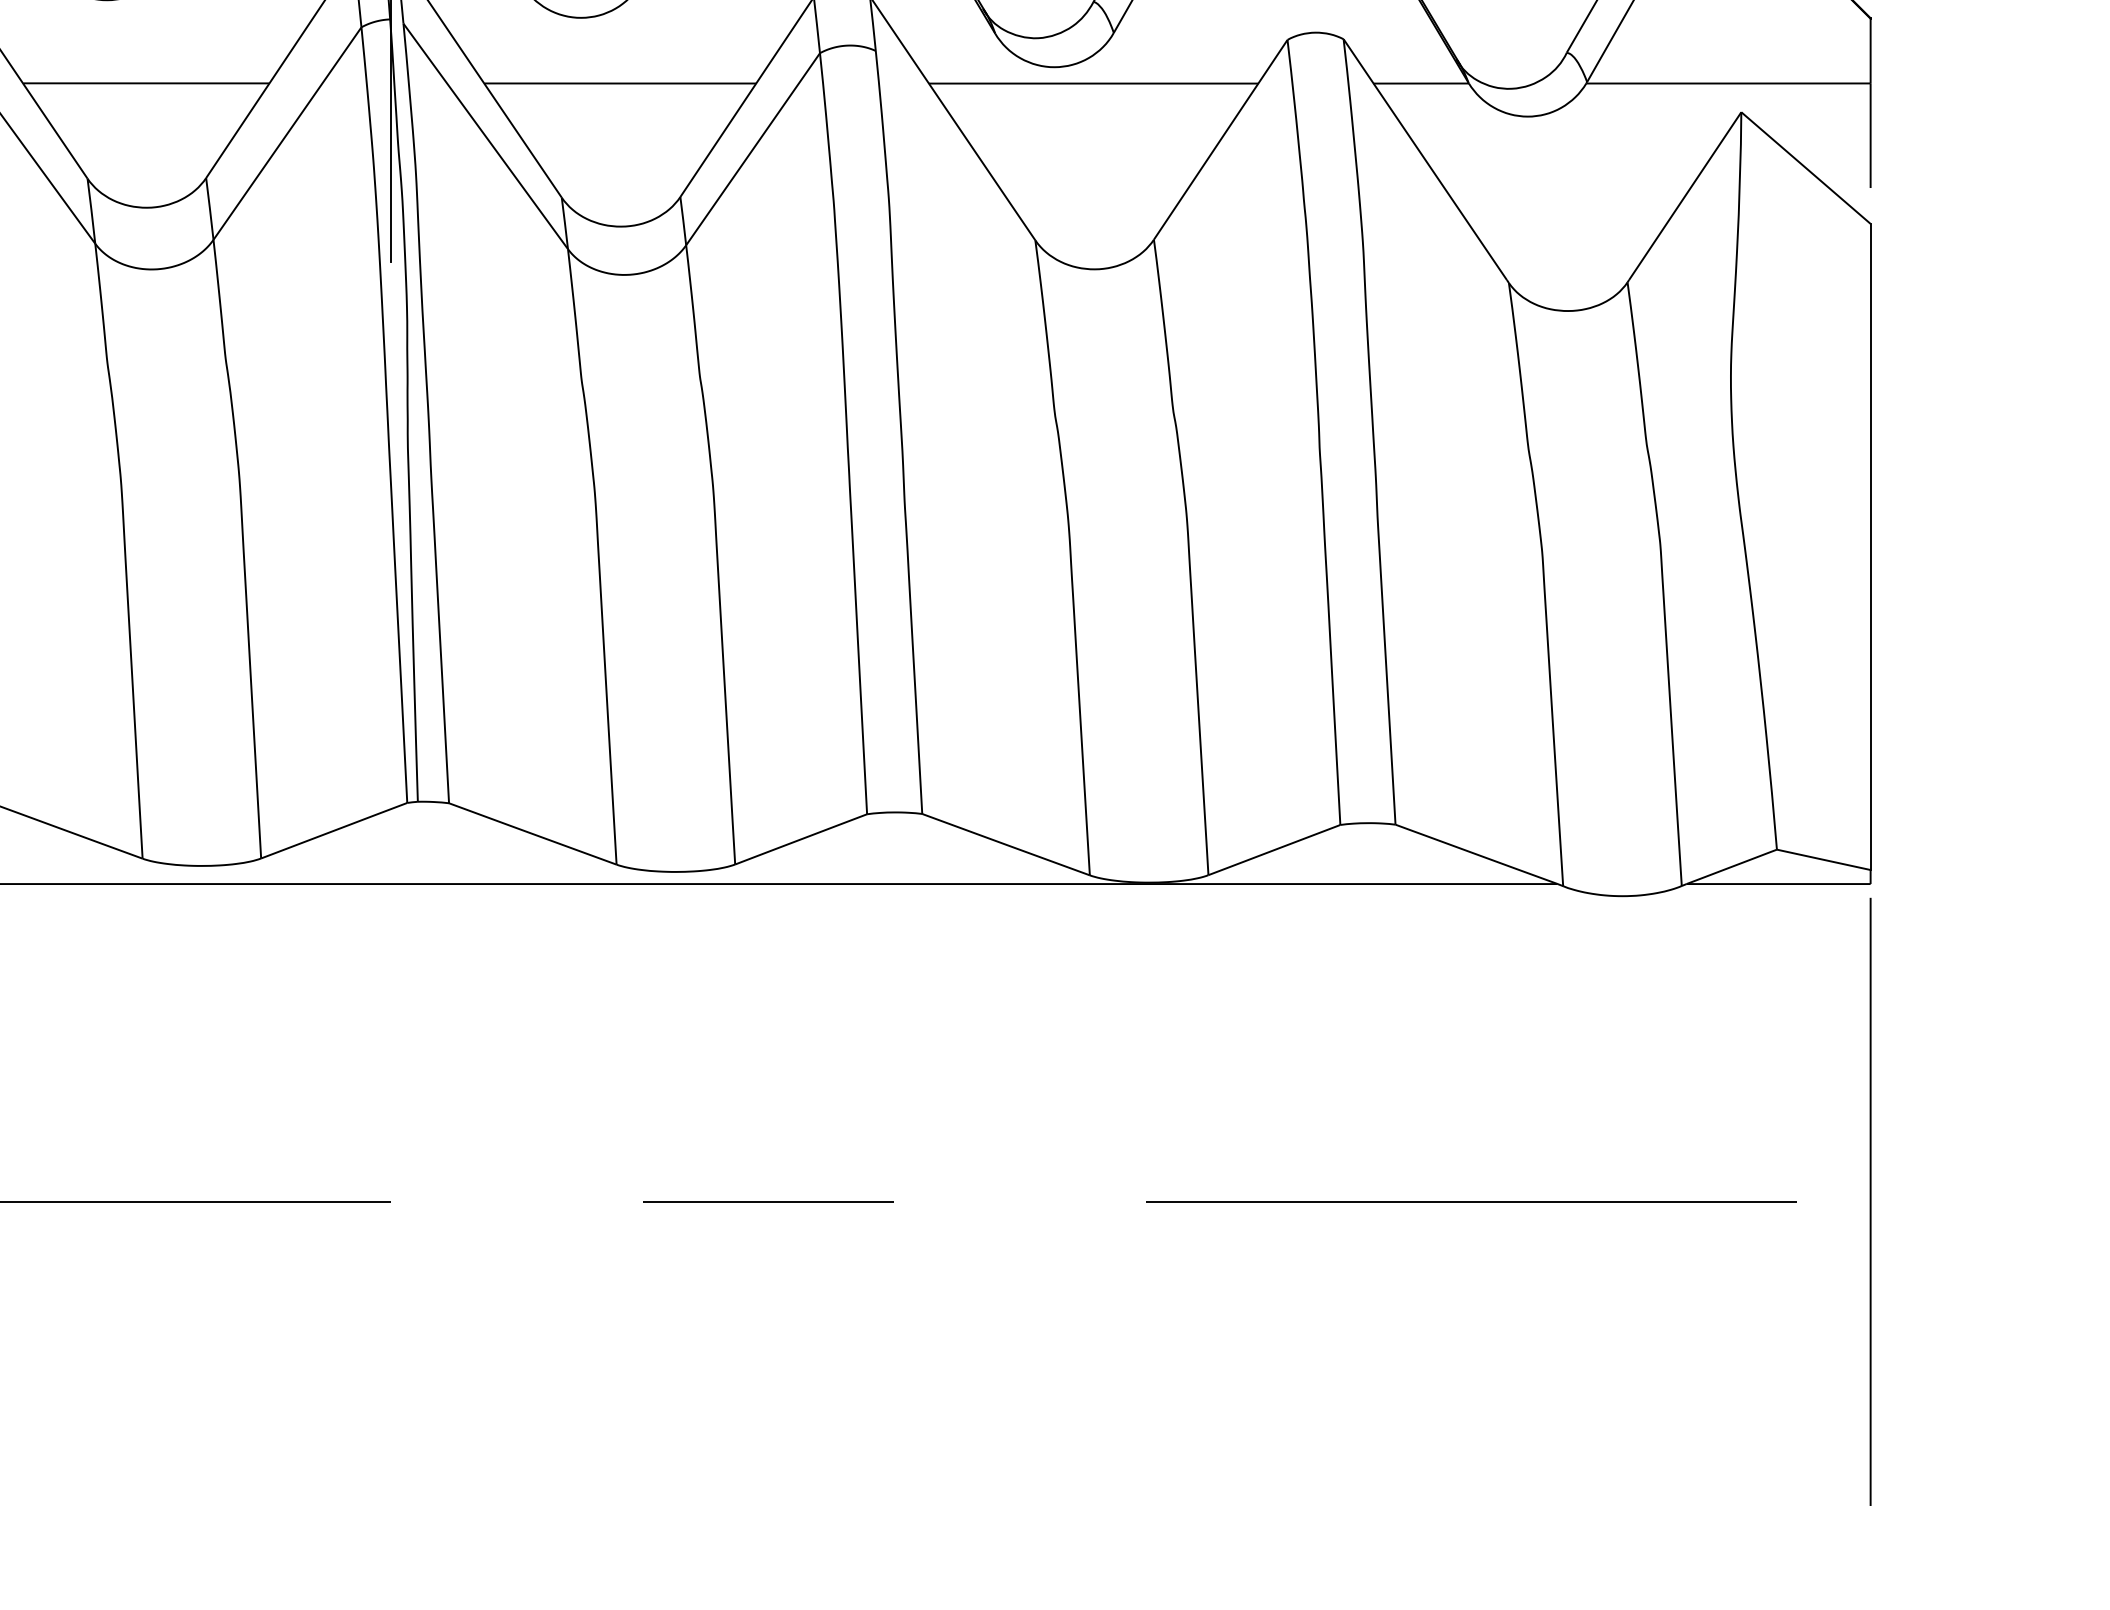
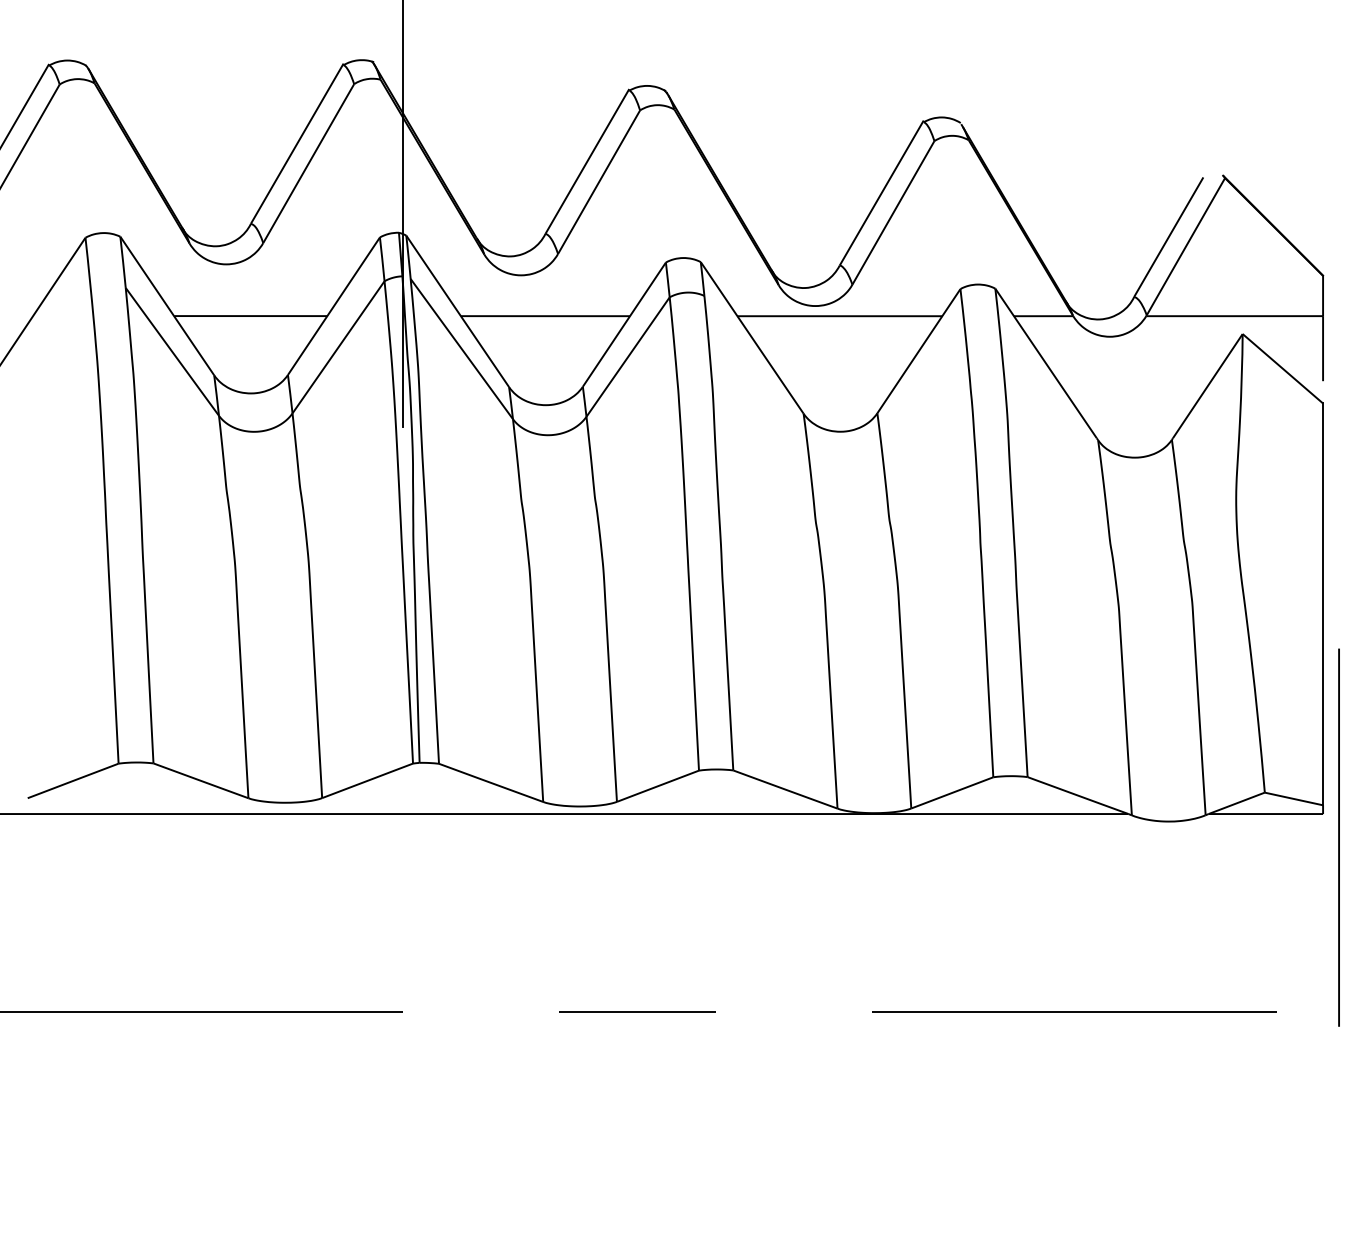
line: (1869, 1201) -> (1338, 837), moved

